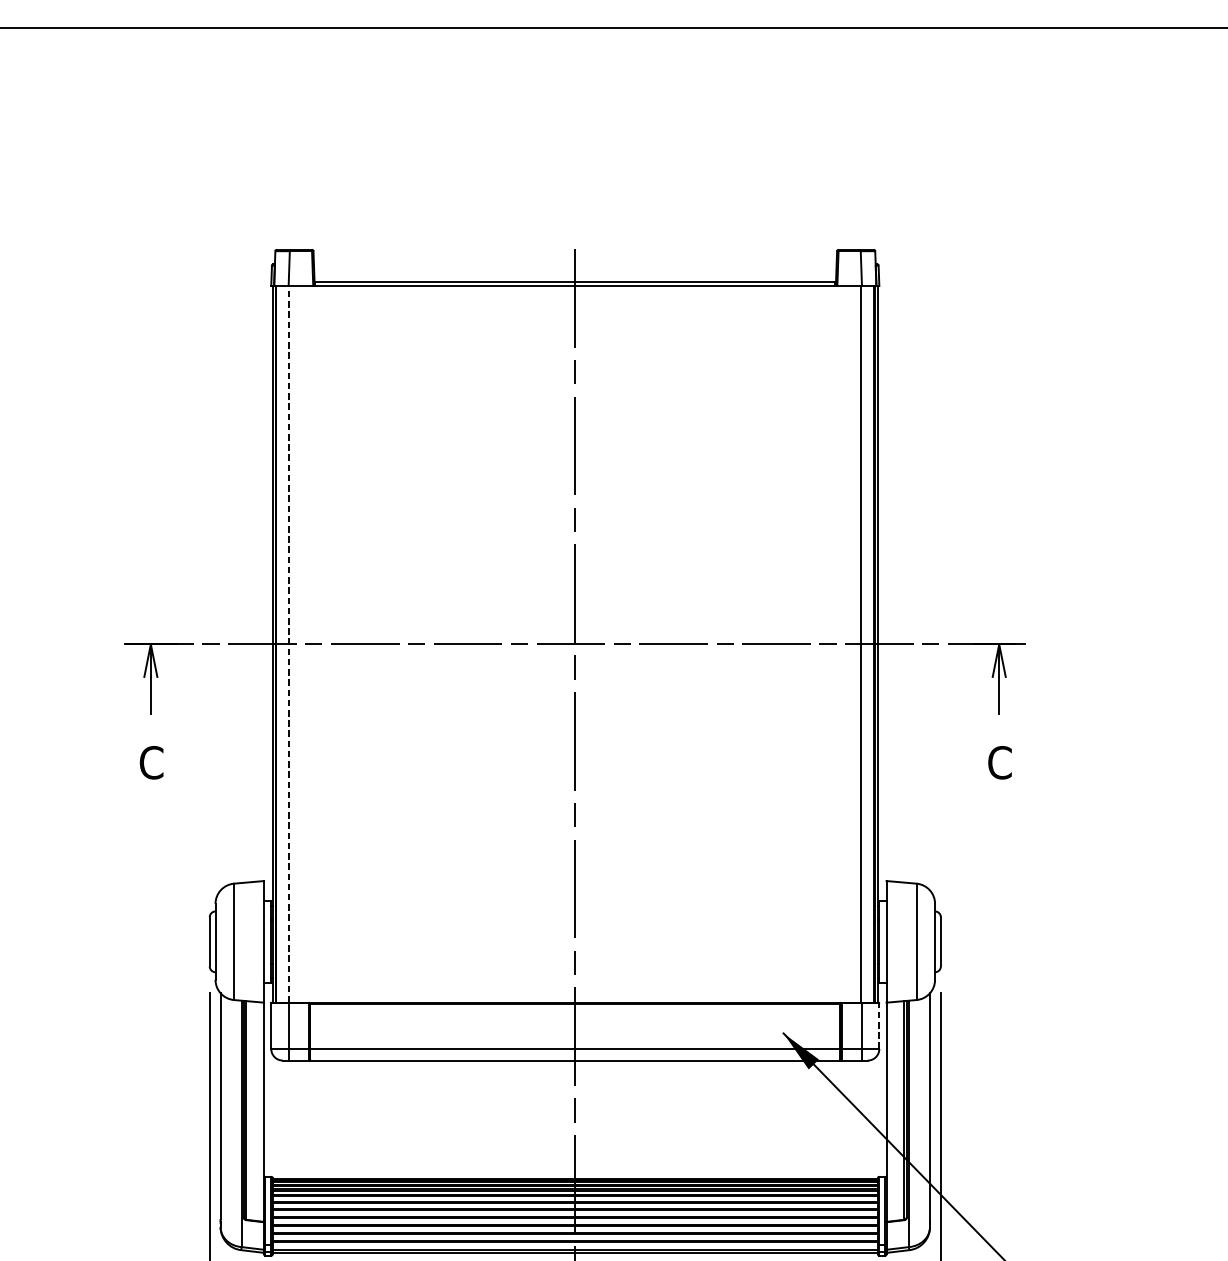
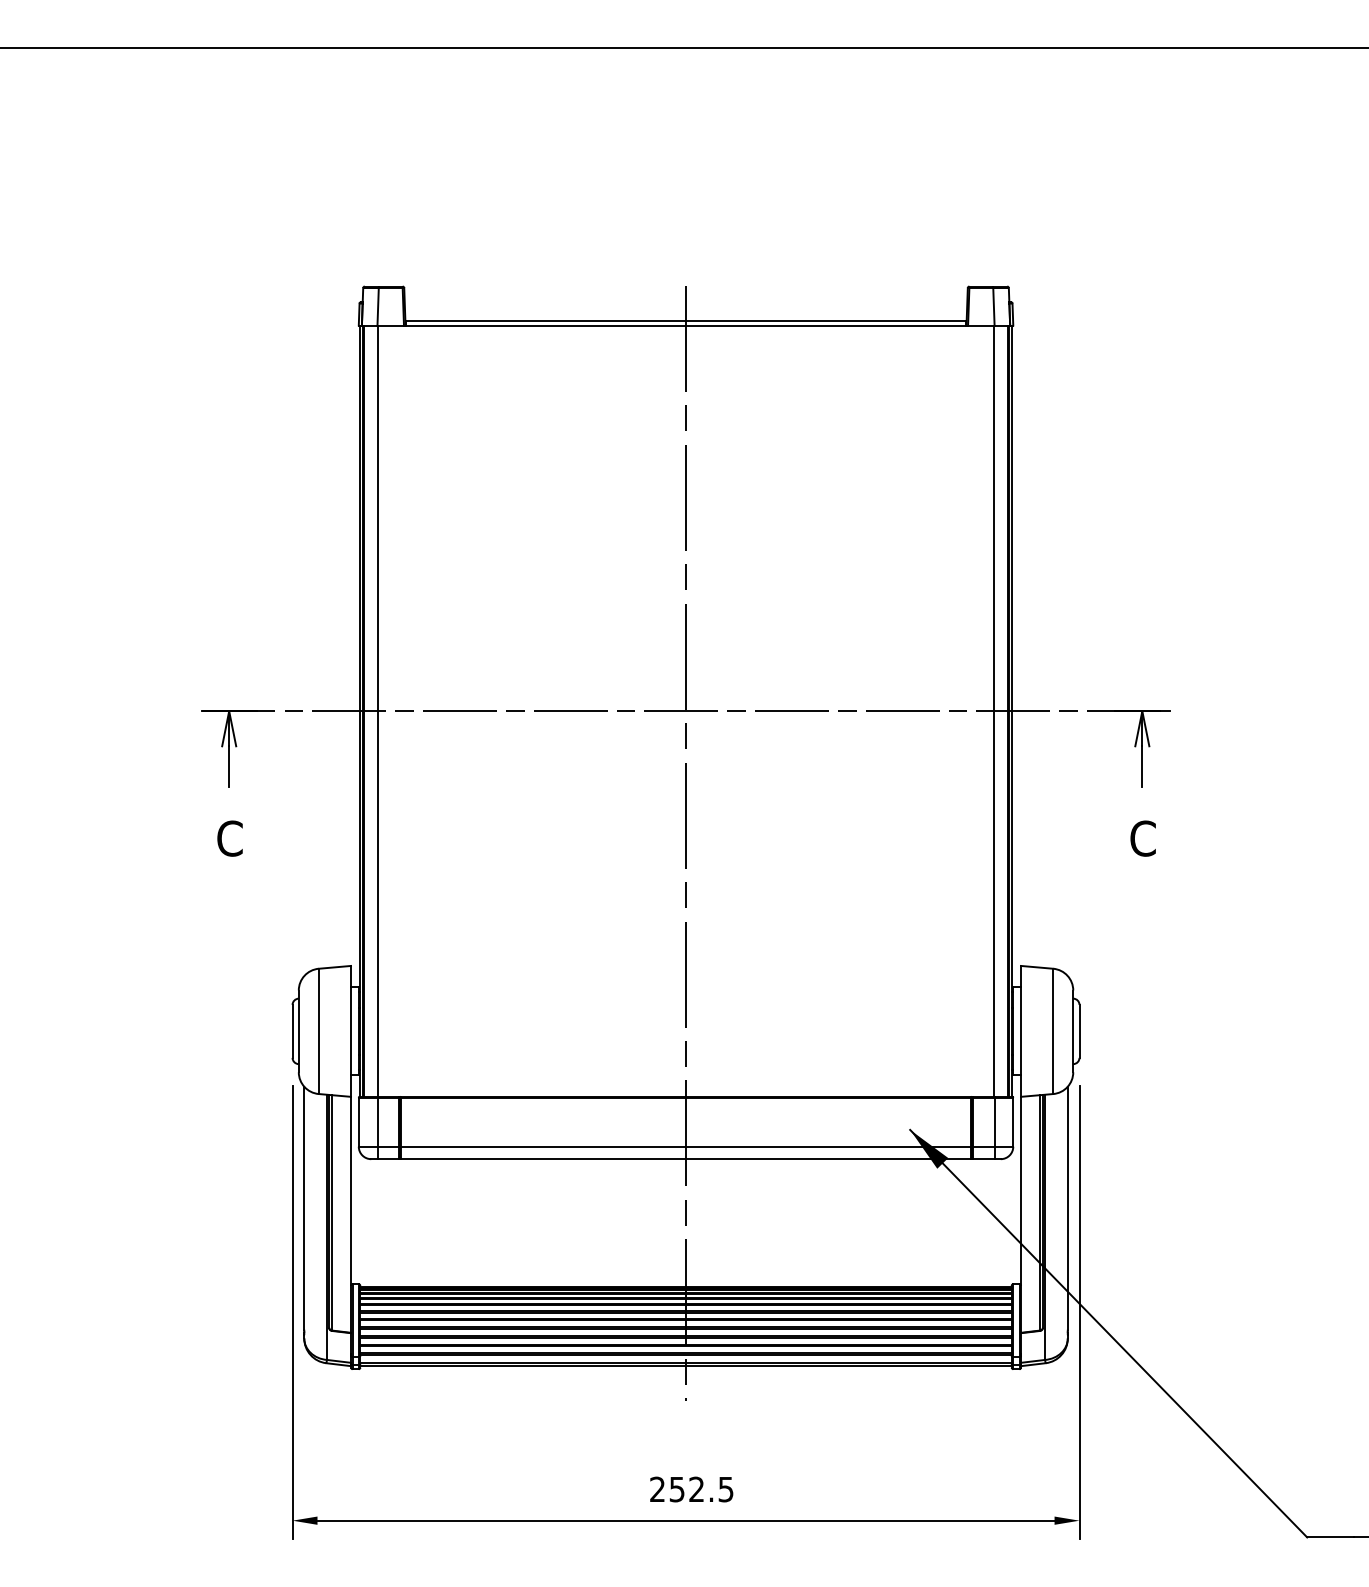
line: (289, 644) -> (378, 711), dashed -> solid
line: (879, 1026) -> (1013, 1122), dashed -> solid

